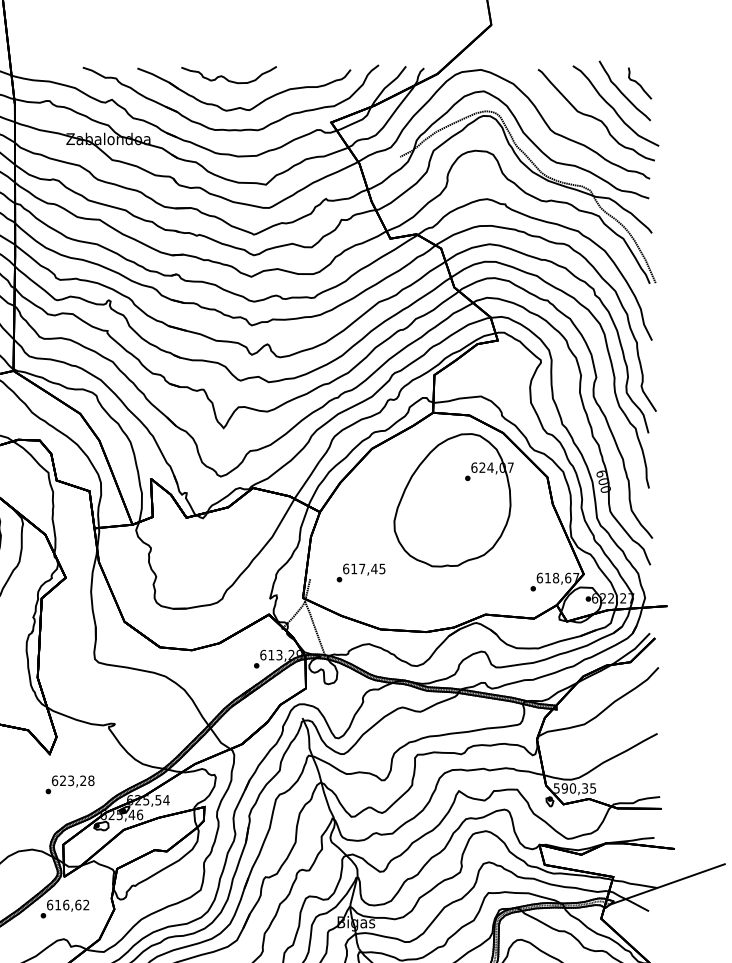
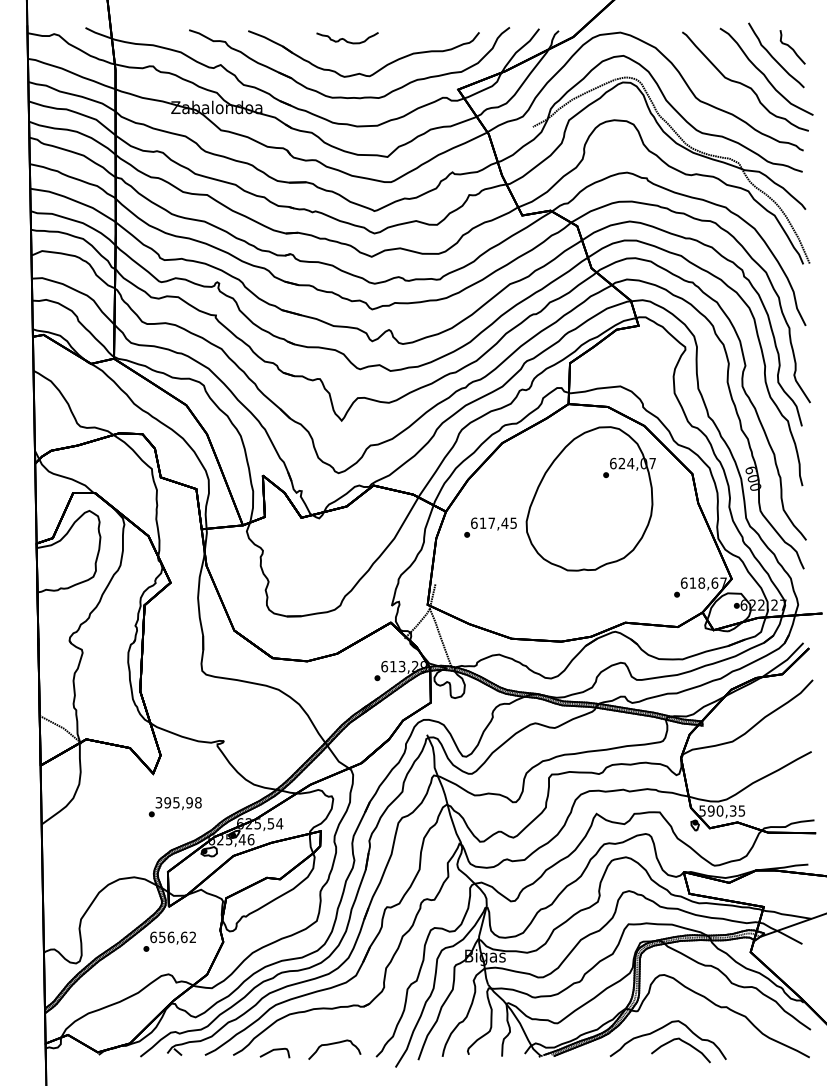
part: (229, 74) -> (347, 37), size x0.6
text: (361, 572) -> (490, 527), moved
text: (68, 780) -> (173, 802), 623,28 -> 395,98
text: (58, 905) -> (162, 937), 616,62 -> 656,62

